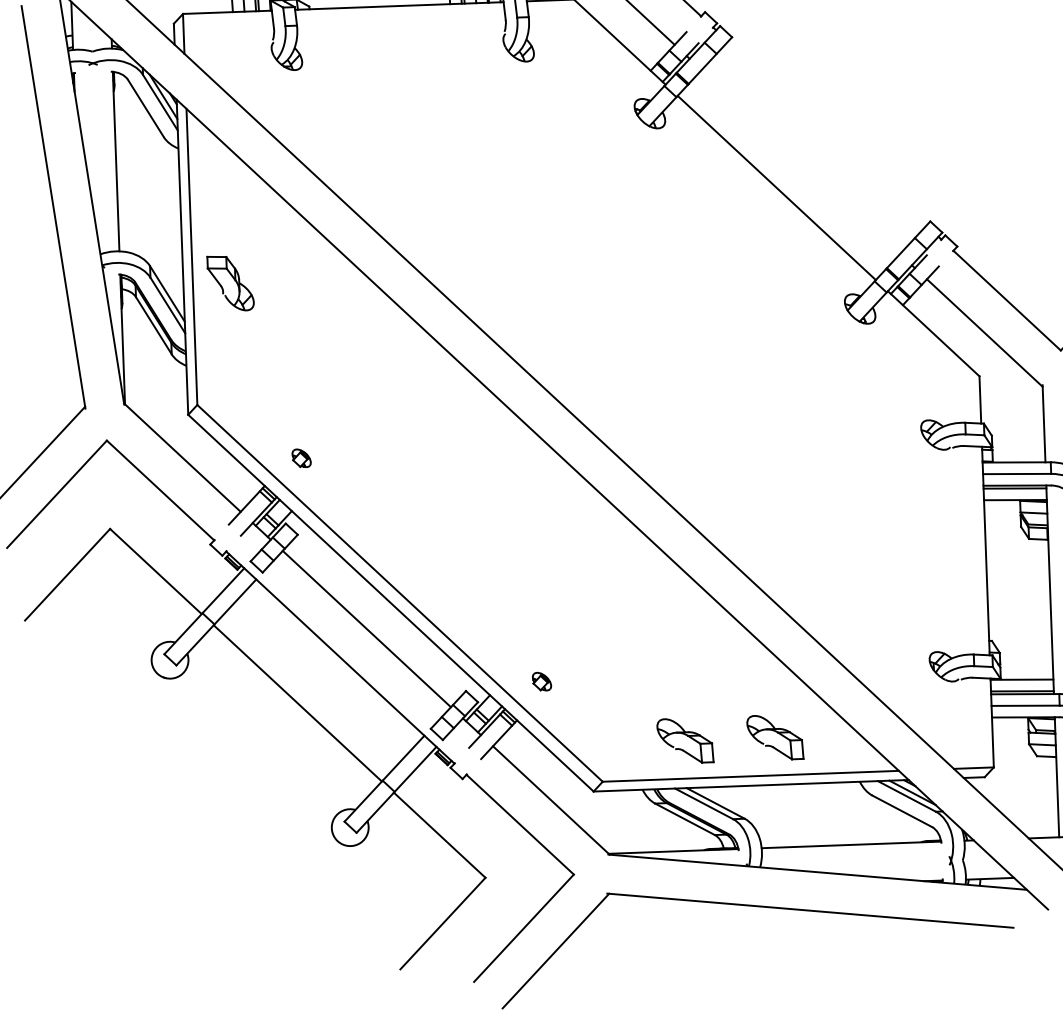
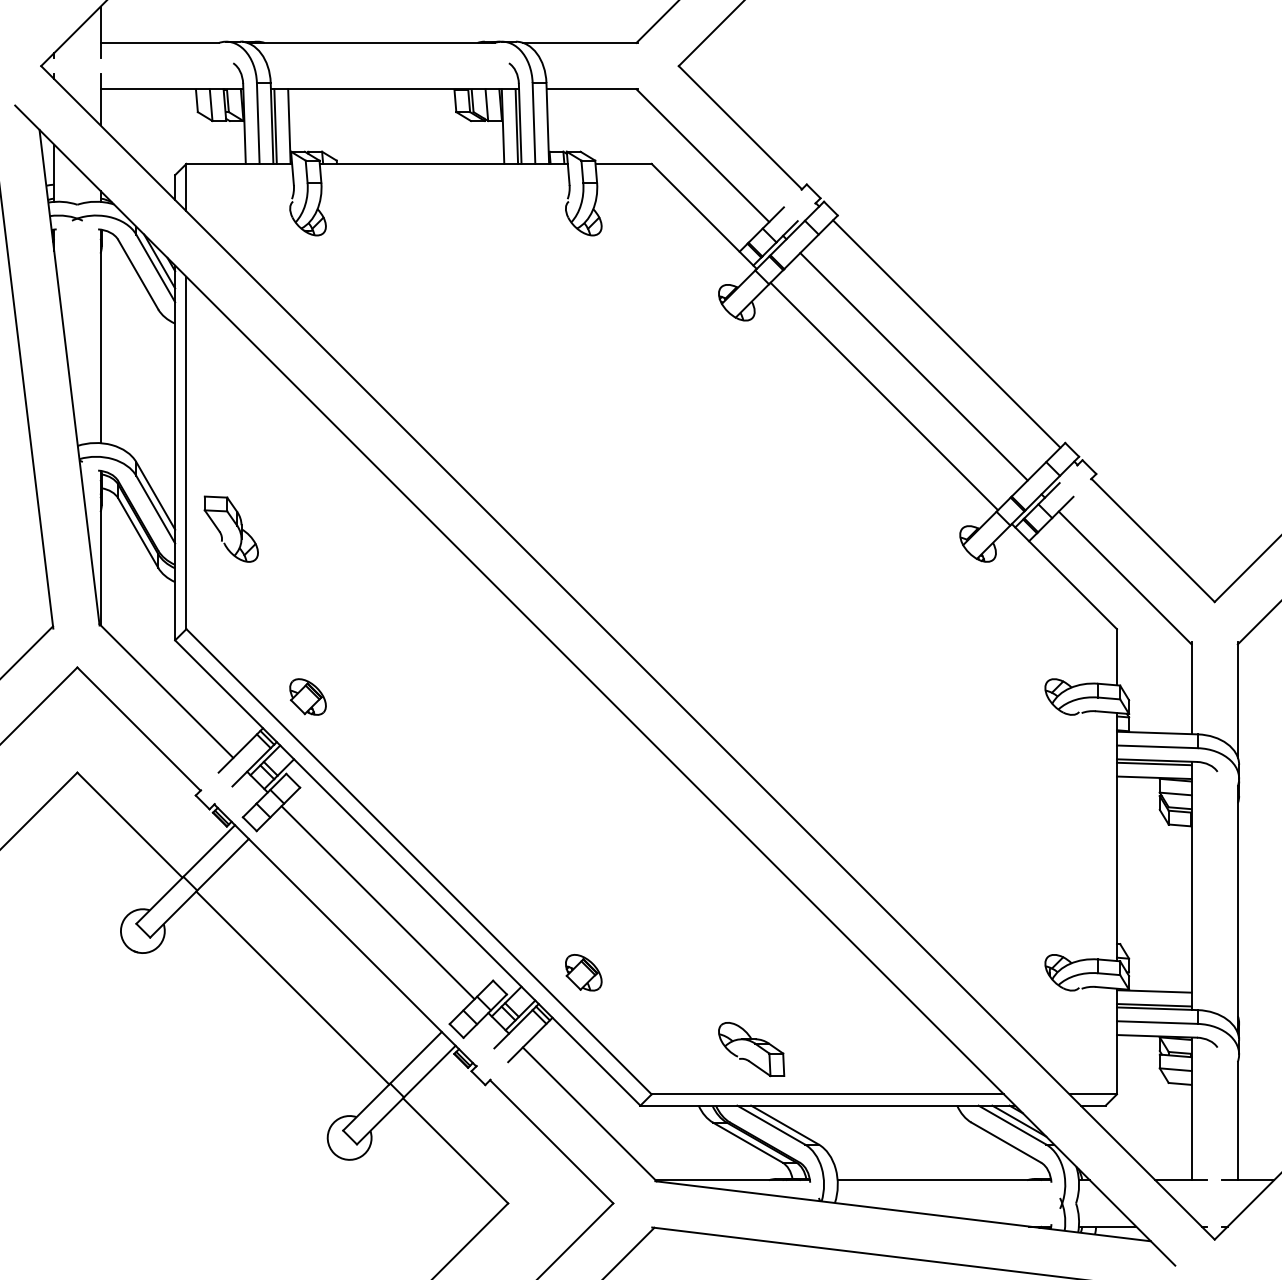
line: (827, 133) -> (946, 333), added
line: (800, 161) -> (913, 366), added
part: (229, 282) -> (230, 528), moved
part: (301, 457) -> (307, 696), size x1.67
part: (541, 681) -> (583, 972), size x1.67
part: (775, 737) -> (858, 1049), removed

